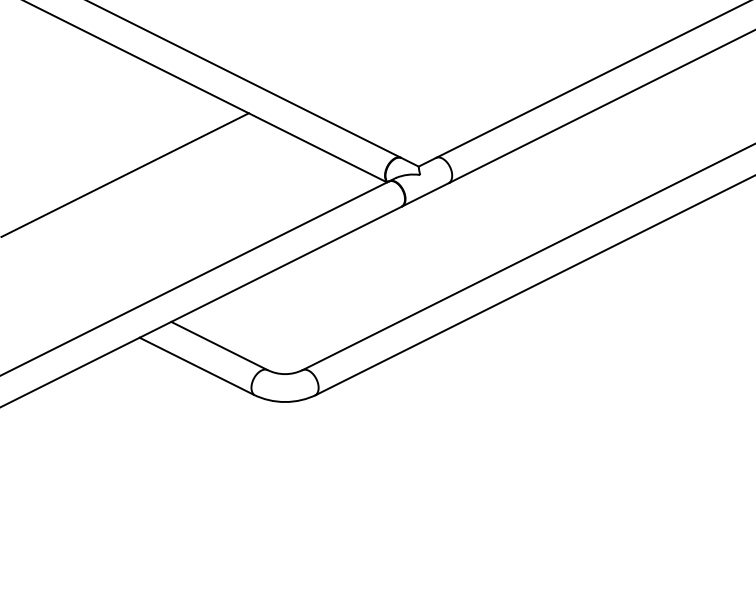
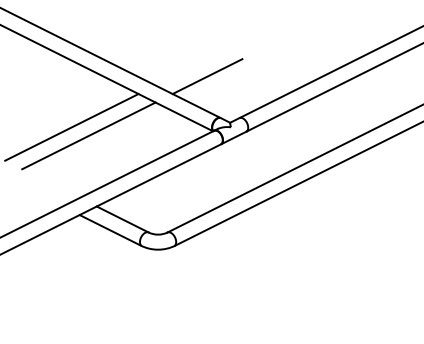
line: (376, 80) -> (207, 76), added
line: (156, 190) -> (88, 135), added

